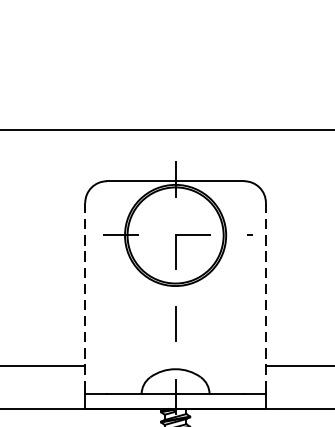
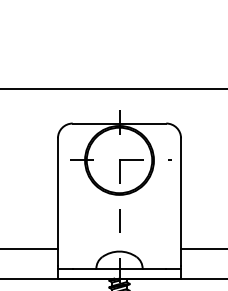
line: (84, 297) -> (57, 202), dashed -> solid
line: (266, 297) -> (181, 202), dashed -> solid

